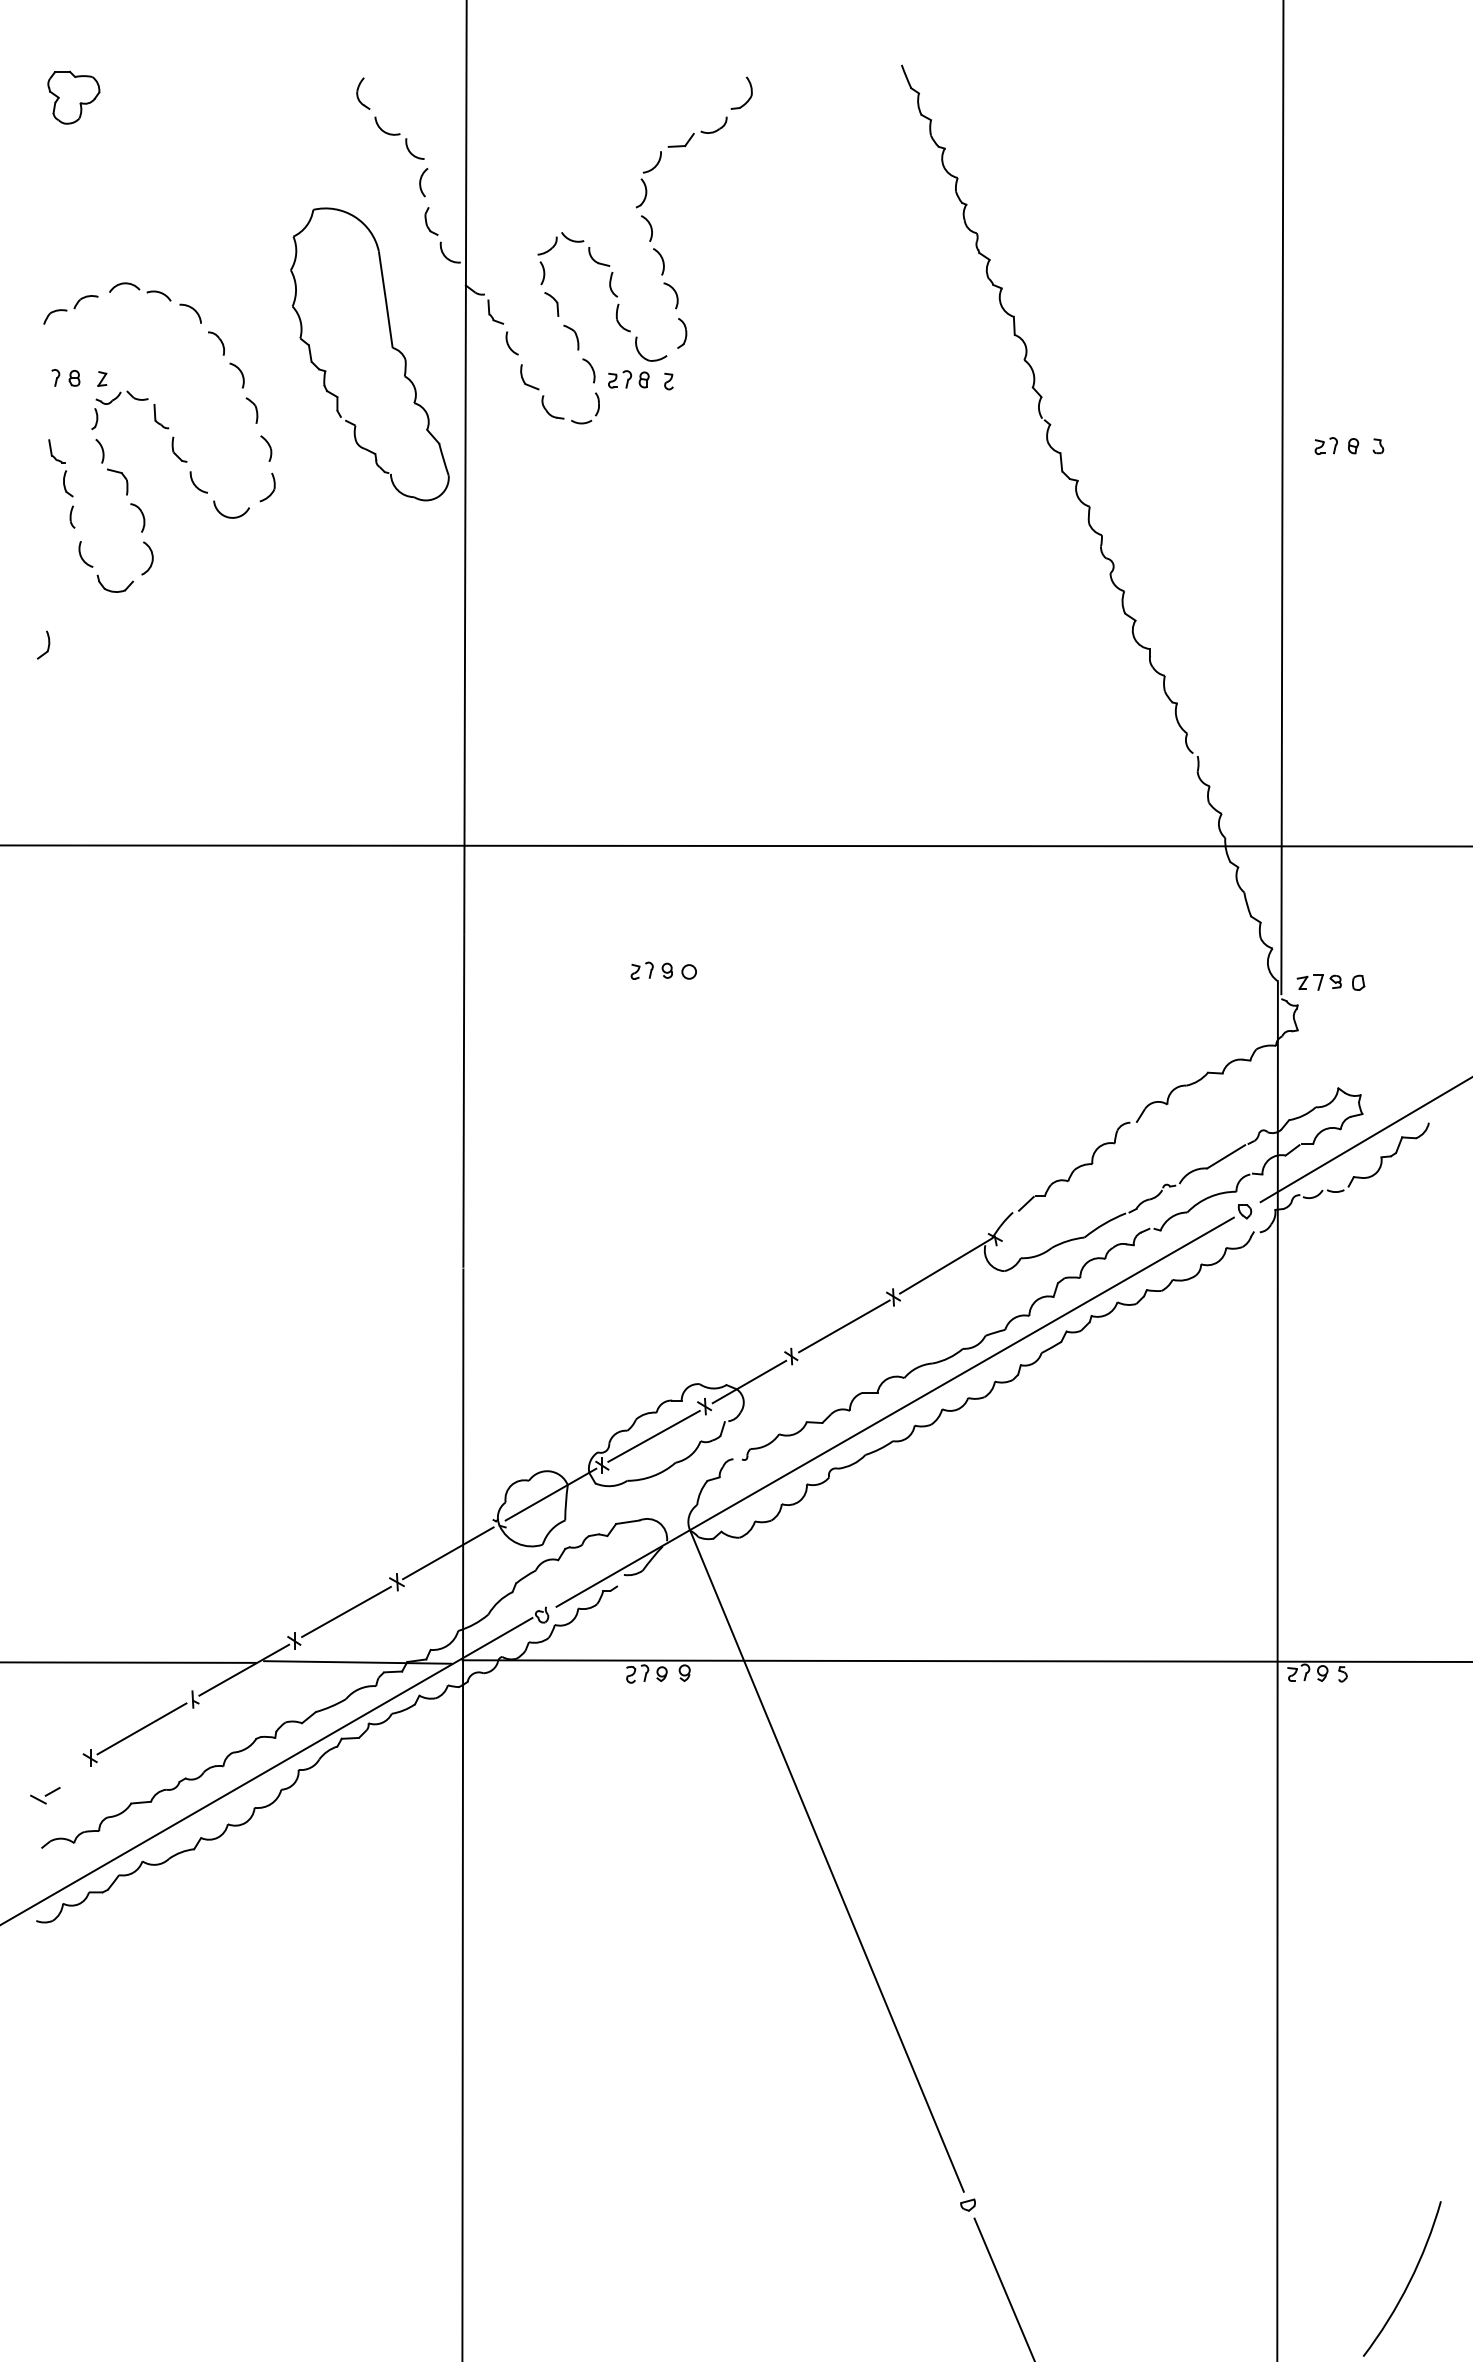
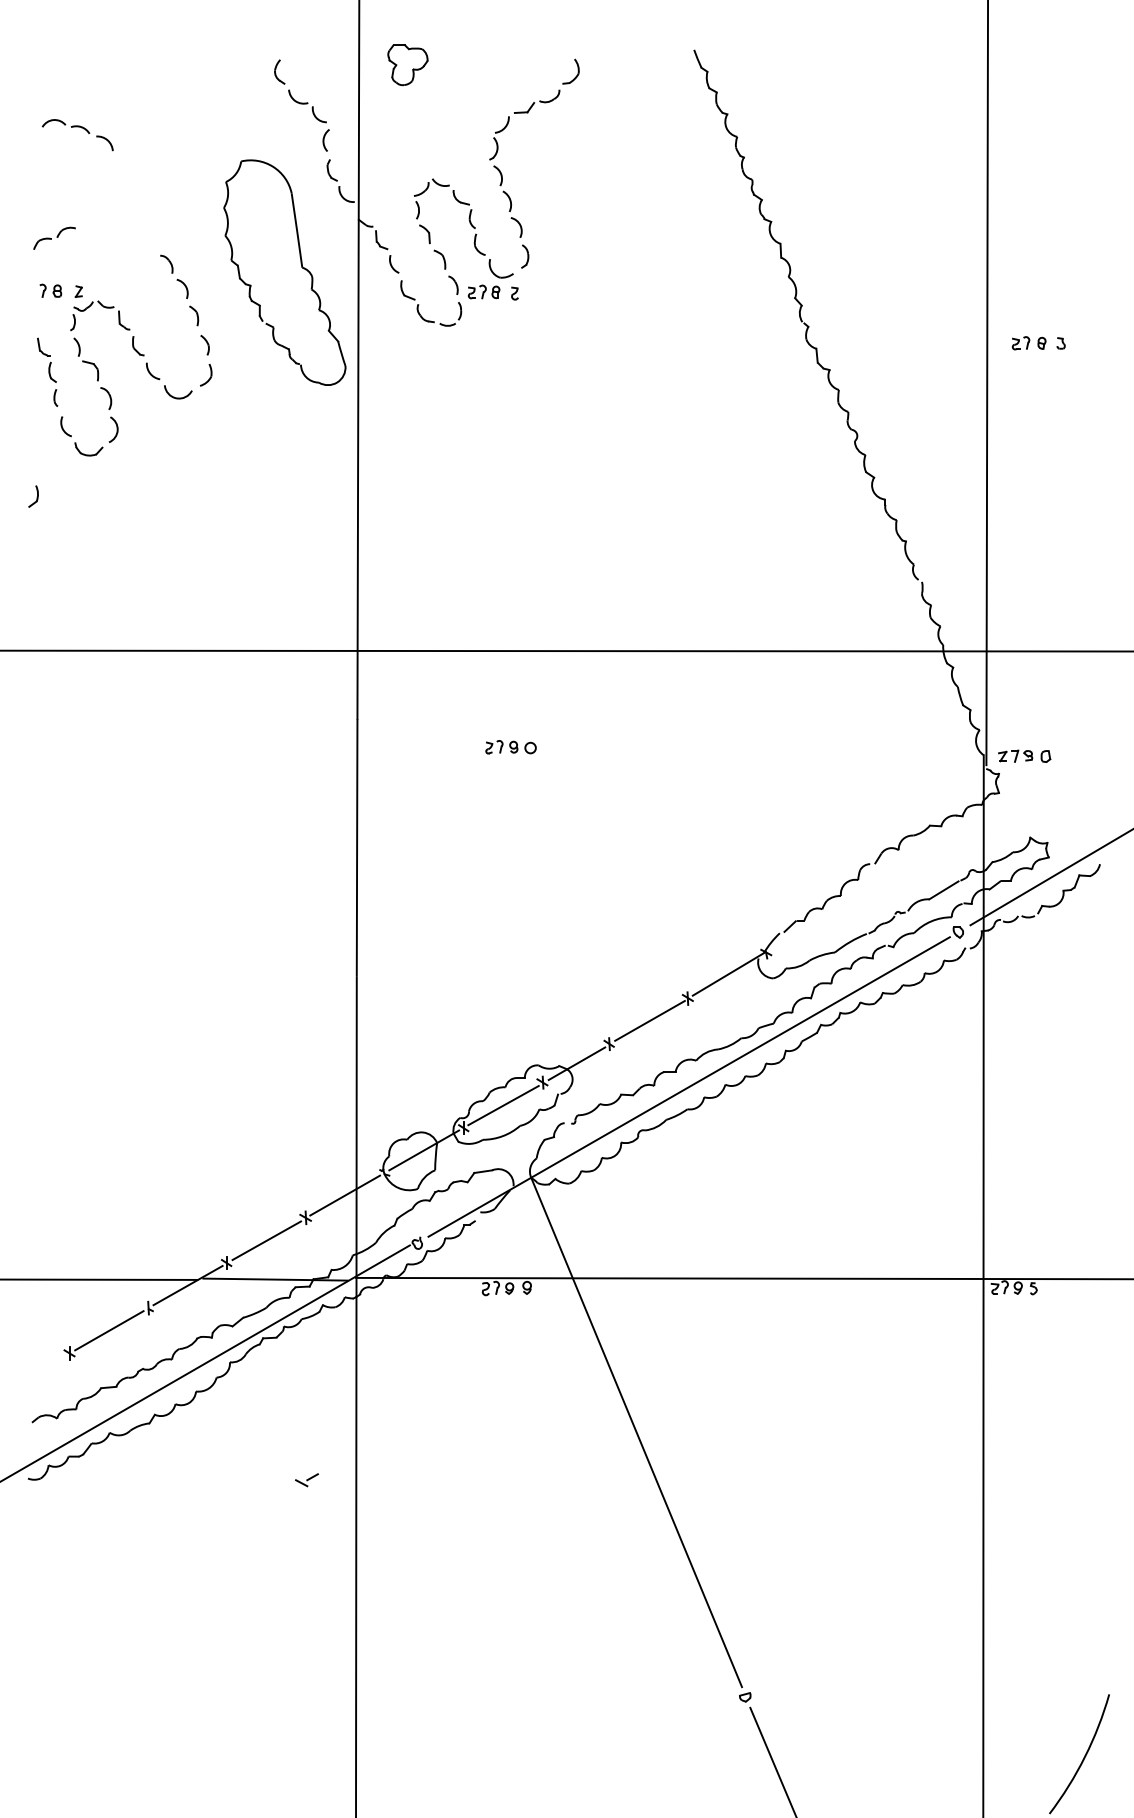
part: (73, 98) -> (407, 65), moved
part: (155, 293) -> (77, 127), moved
part: (44, 1796) -> (306, 1480), moved

